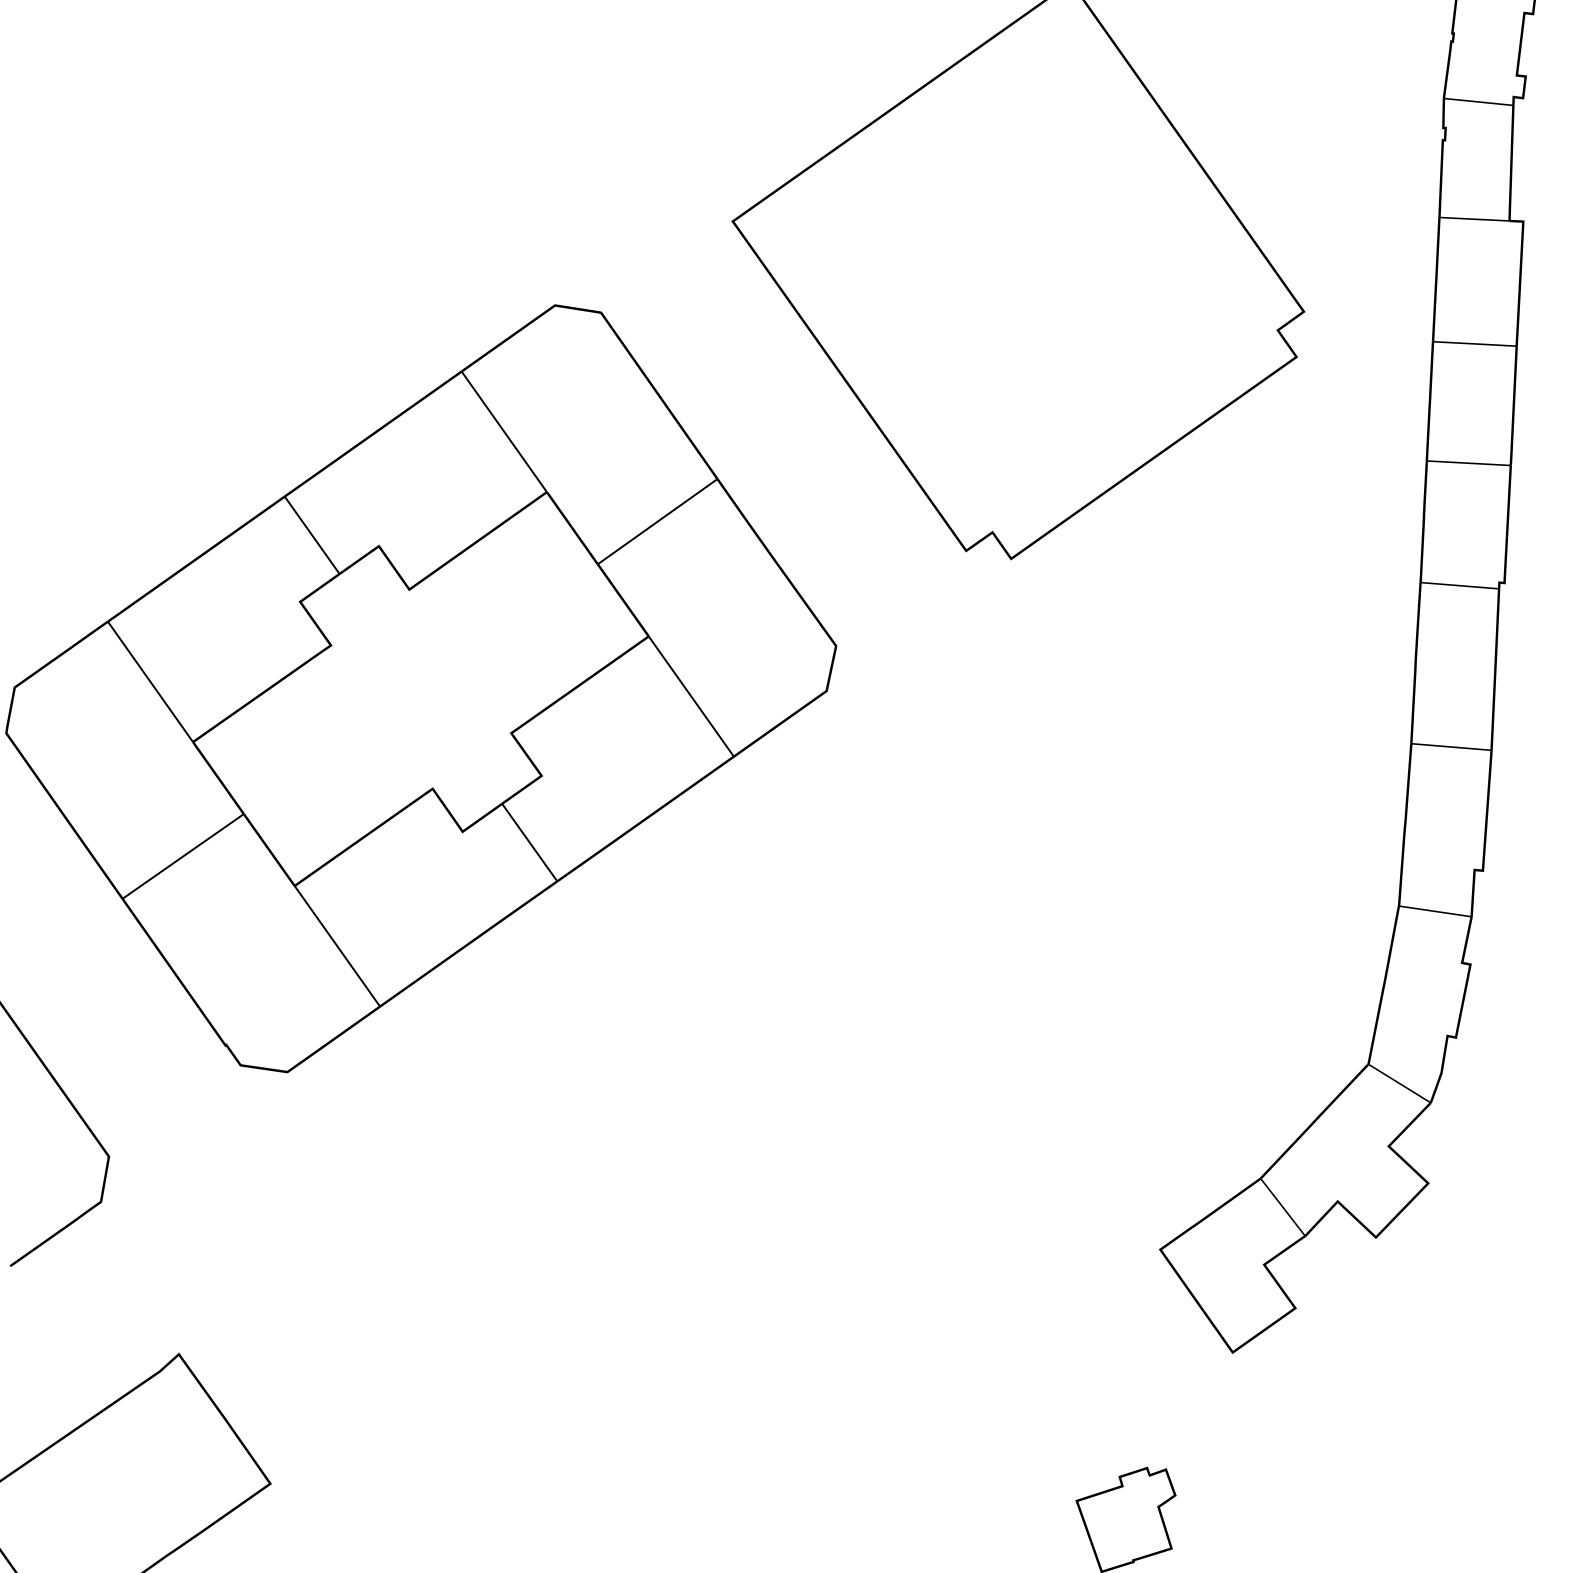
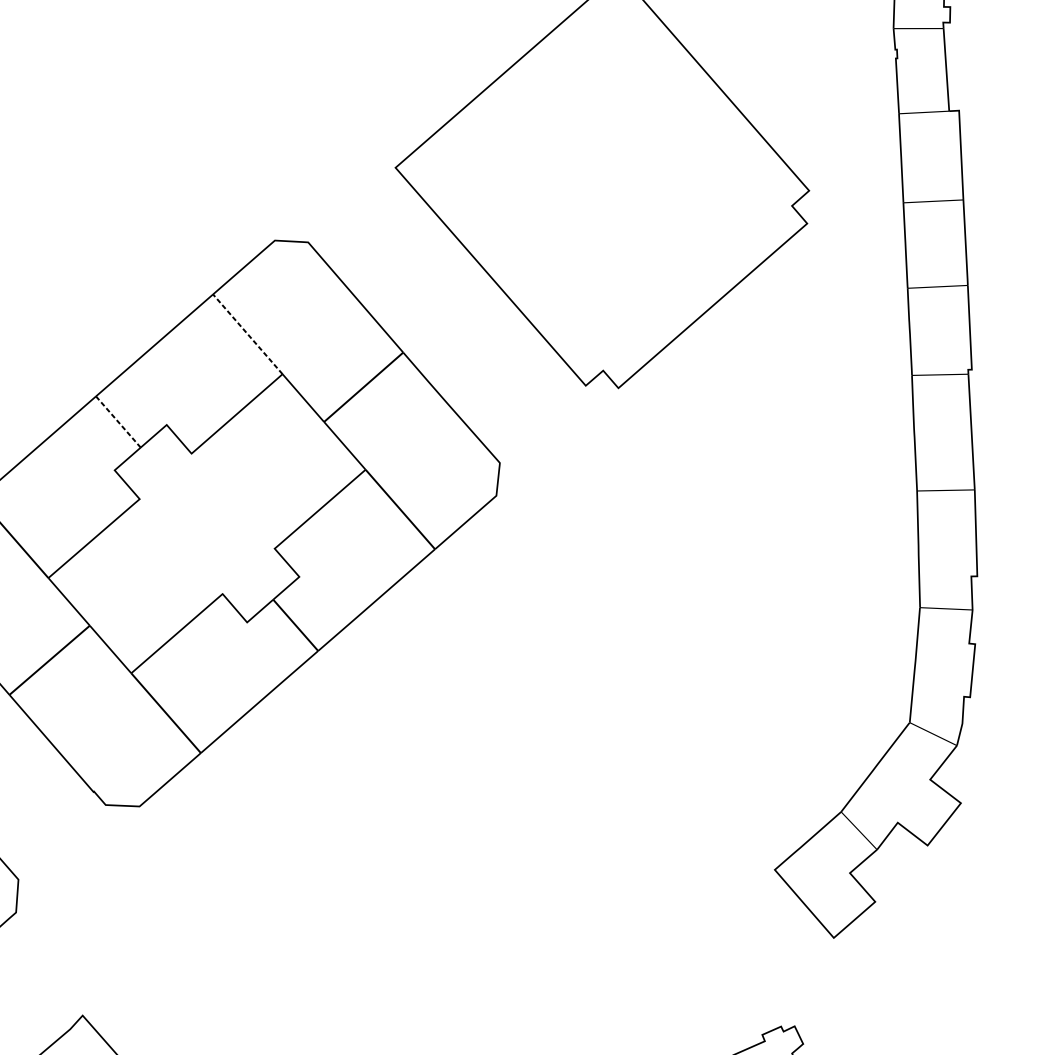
line: (504, 431) -> (247, 334), solid -> dashed
line: (312, 535) -> (118, 422), solid -> dashed

